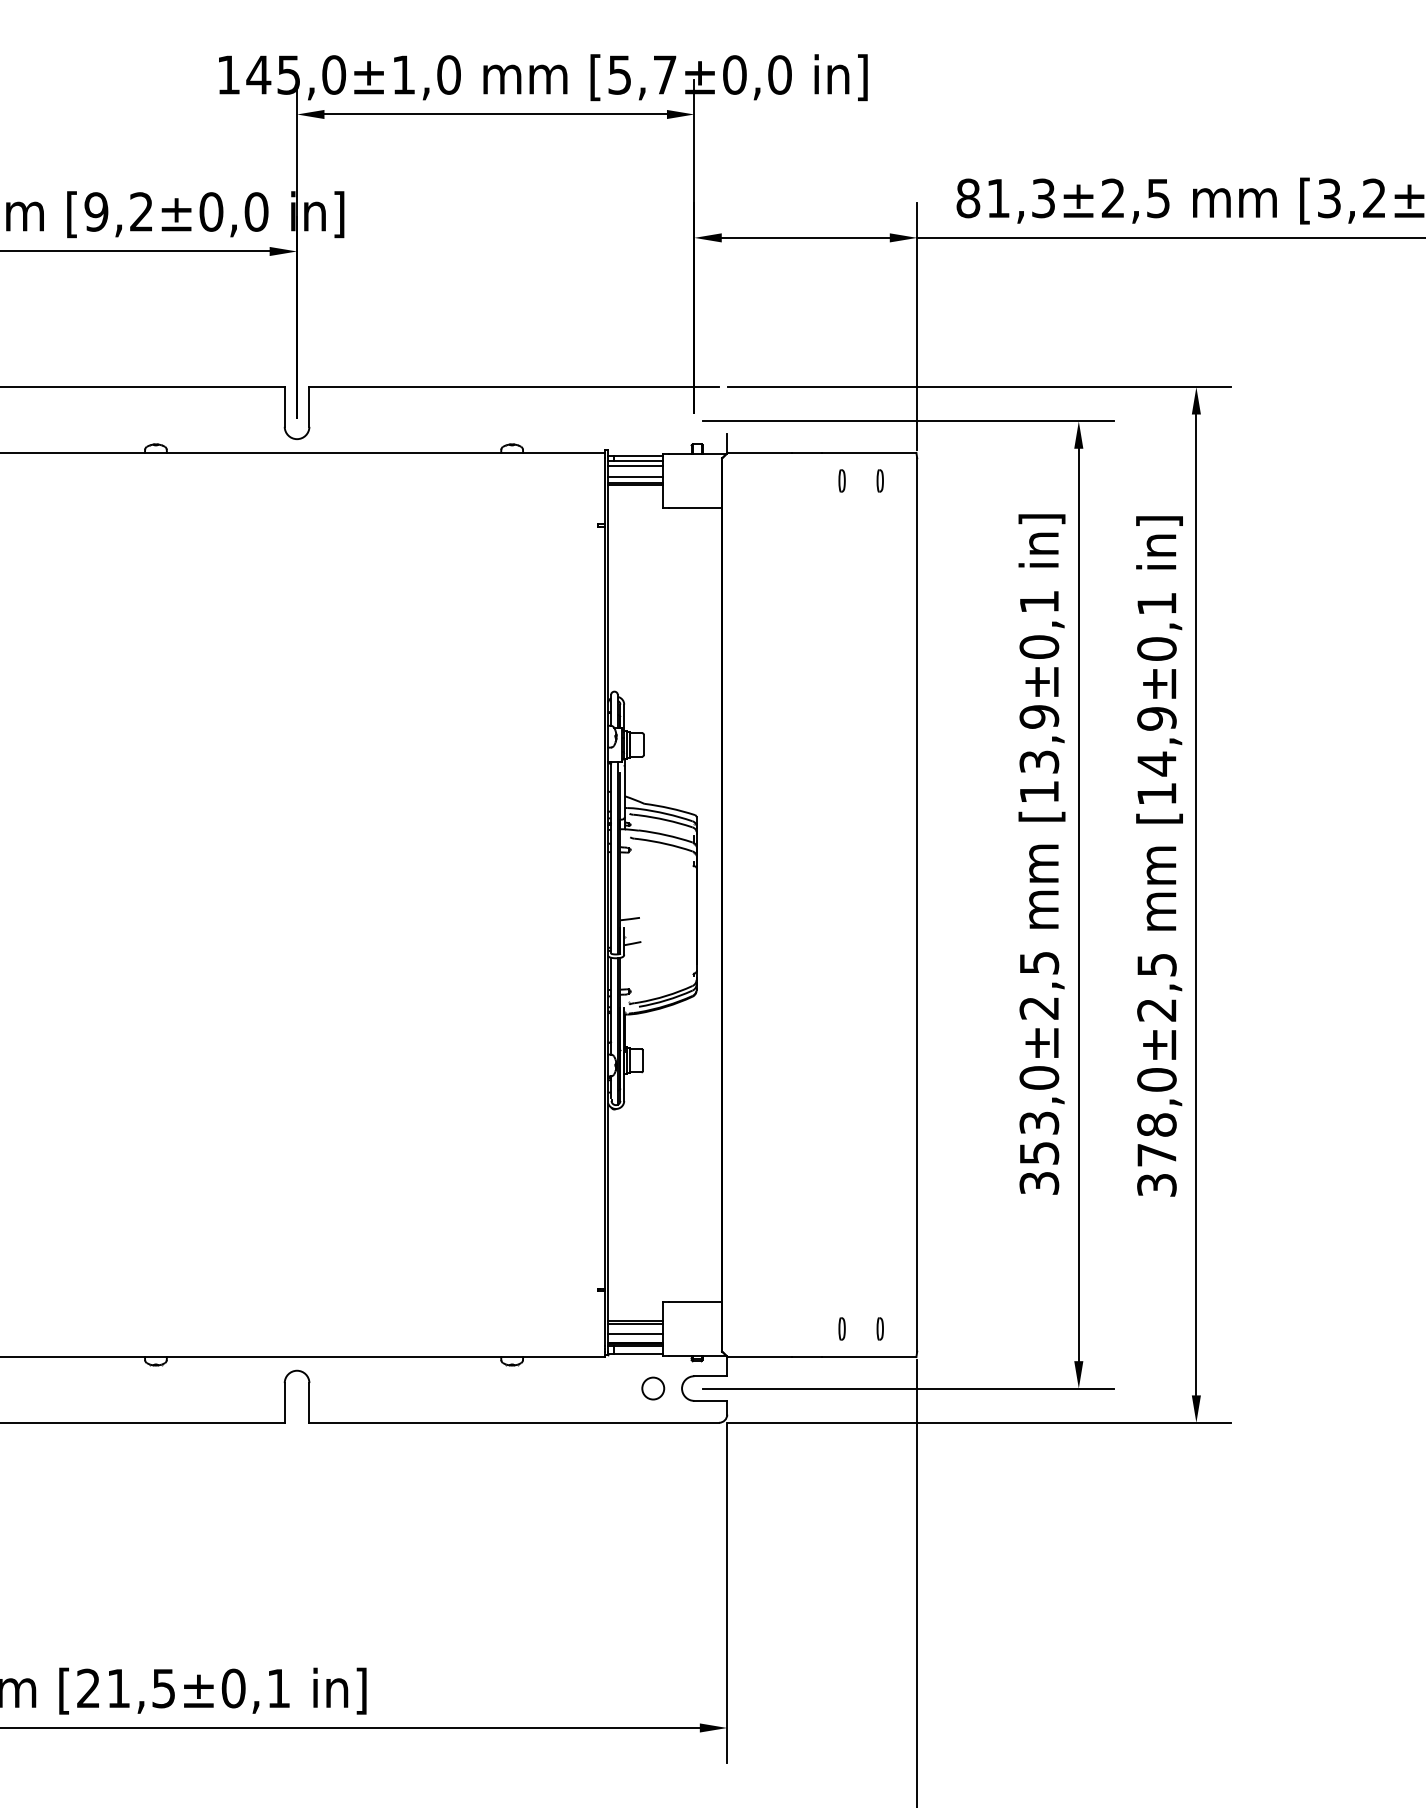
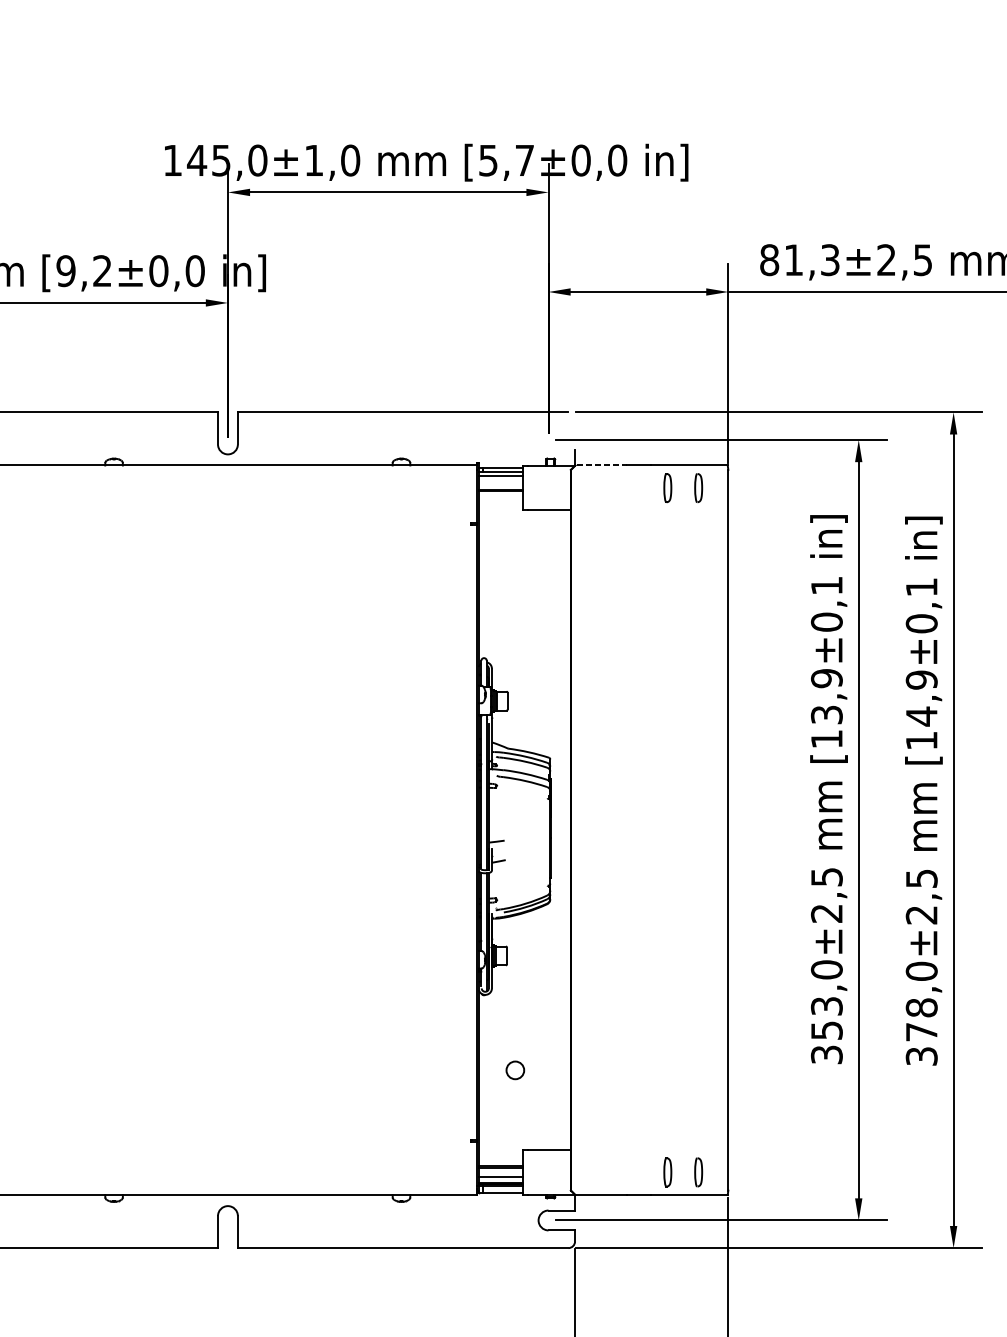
line: (759, 452) -> (601, 465), solid -> dashed
line: (635, 477) -> (501, 485), removed
part: (841, 480) -> (667, 487), size x1.6
part: (879, 480) -> (697, 487), size x1.6
part: (841, 1328) -> (667, 1172), size x1.6
part: (879, 1328) -> (697, 1172), size x1.6
circle: (653, 1388) -> (515, 1070), moved

